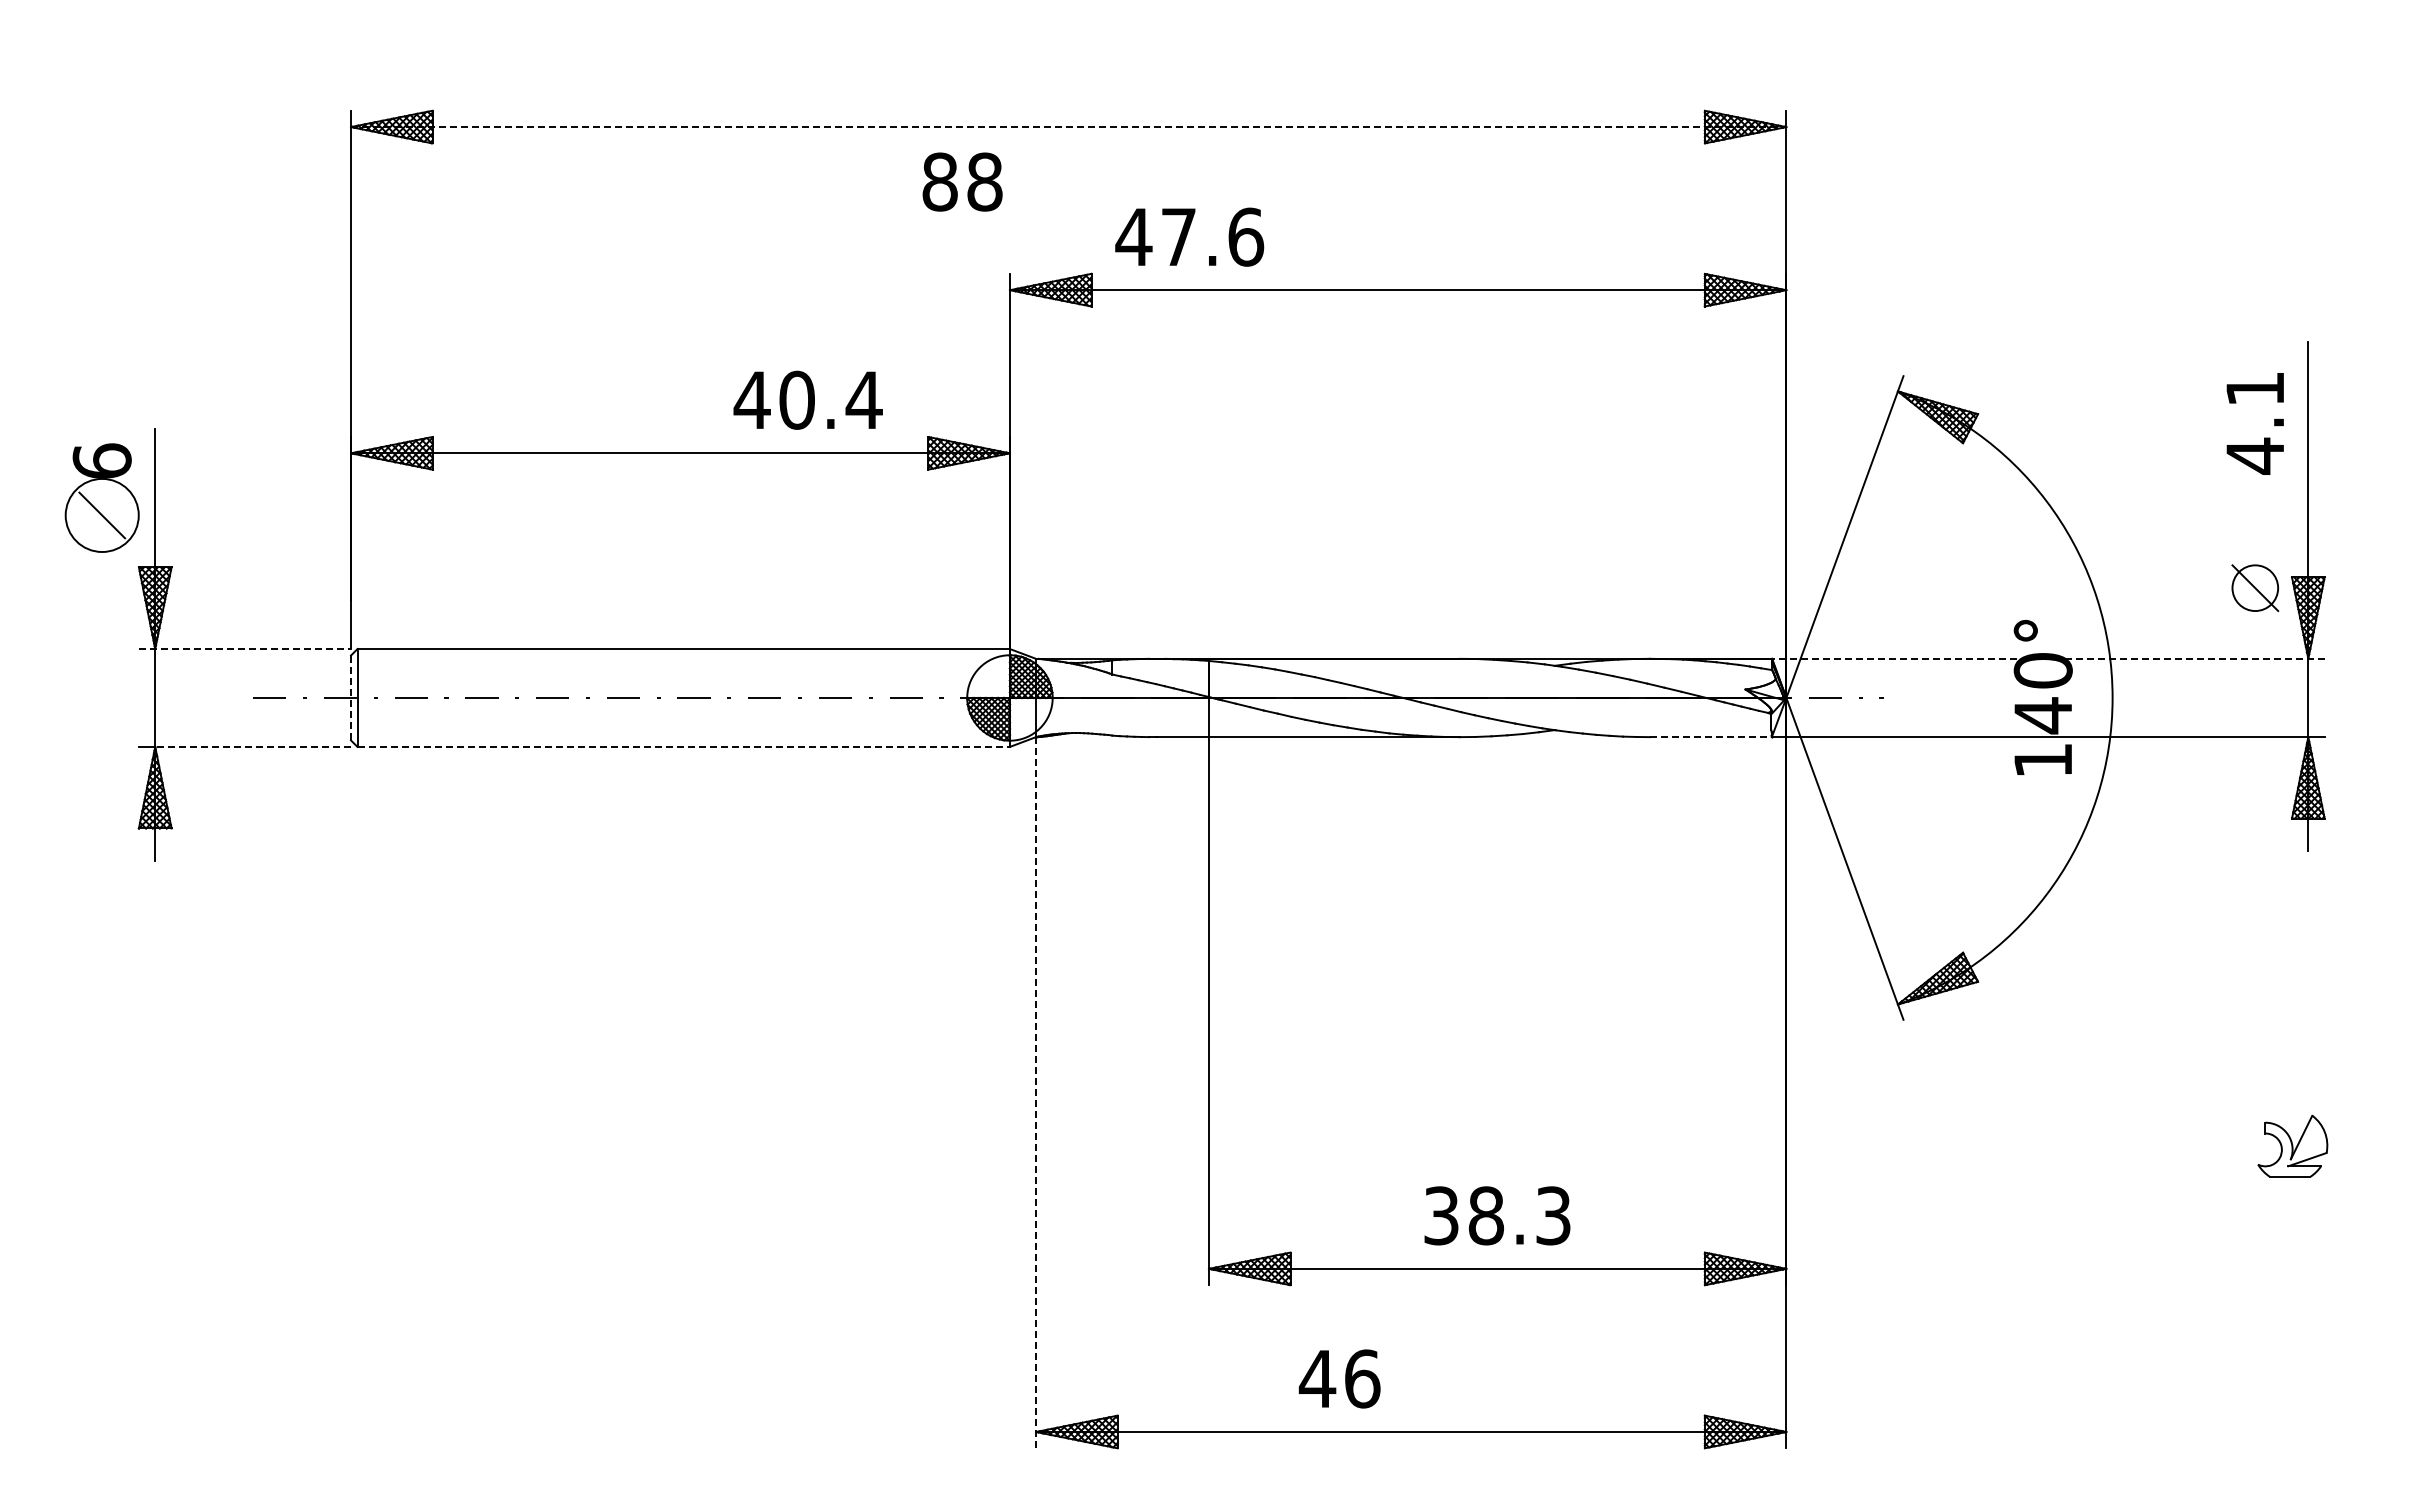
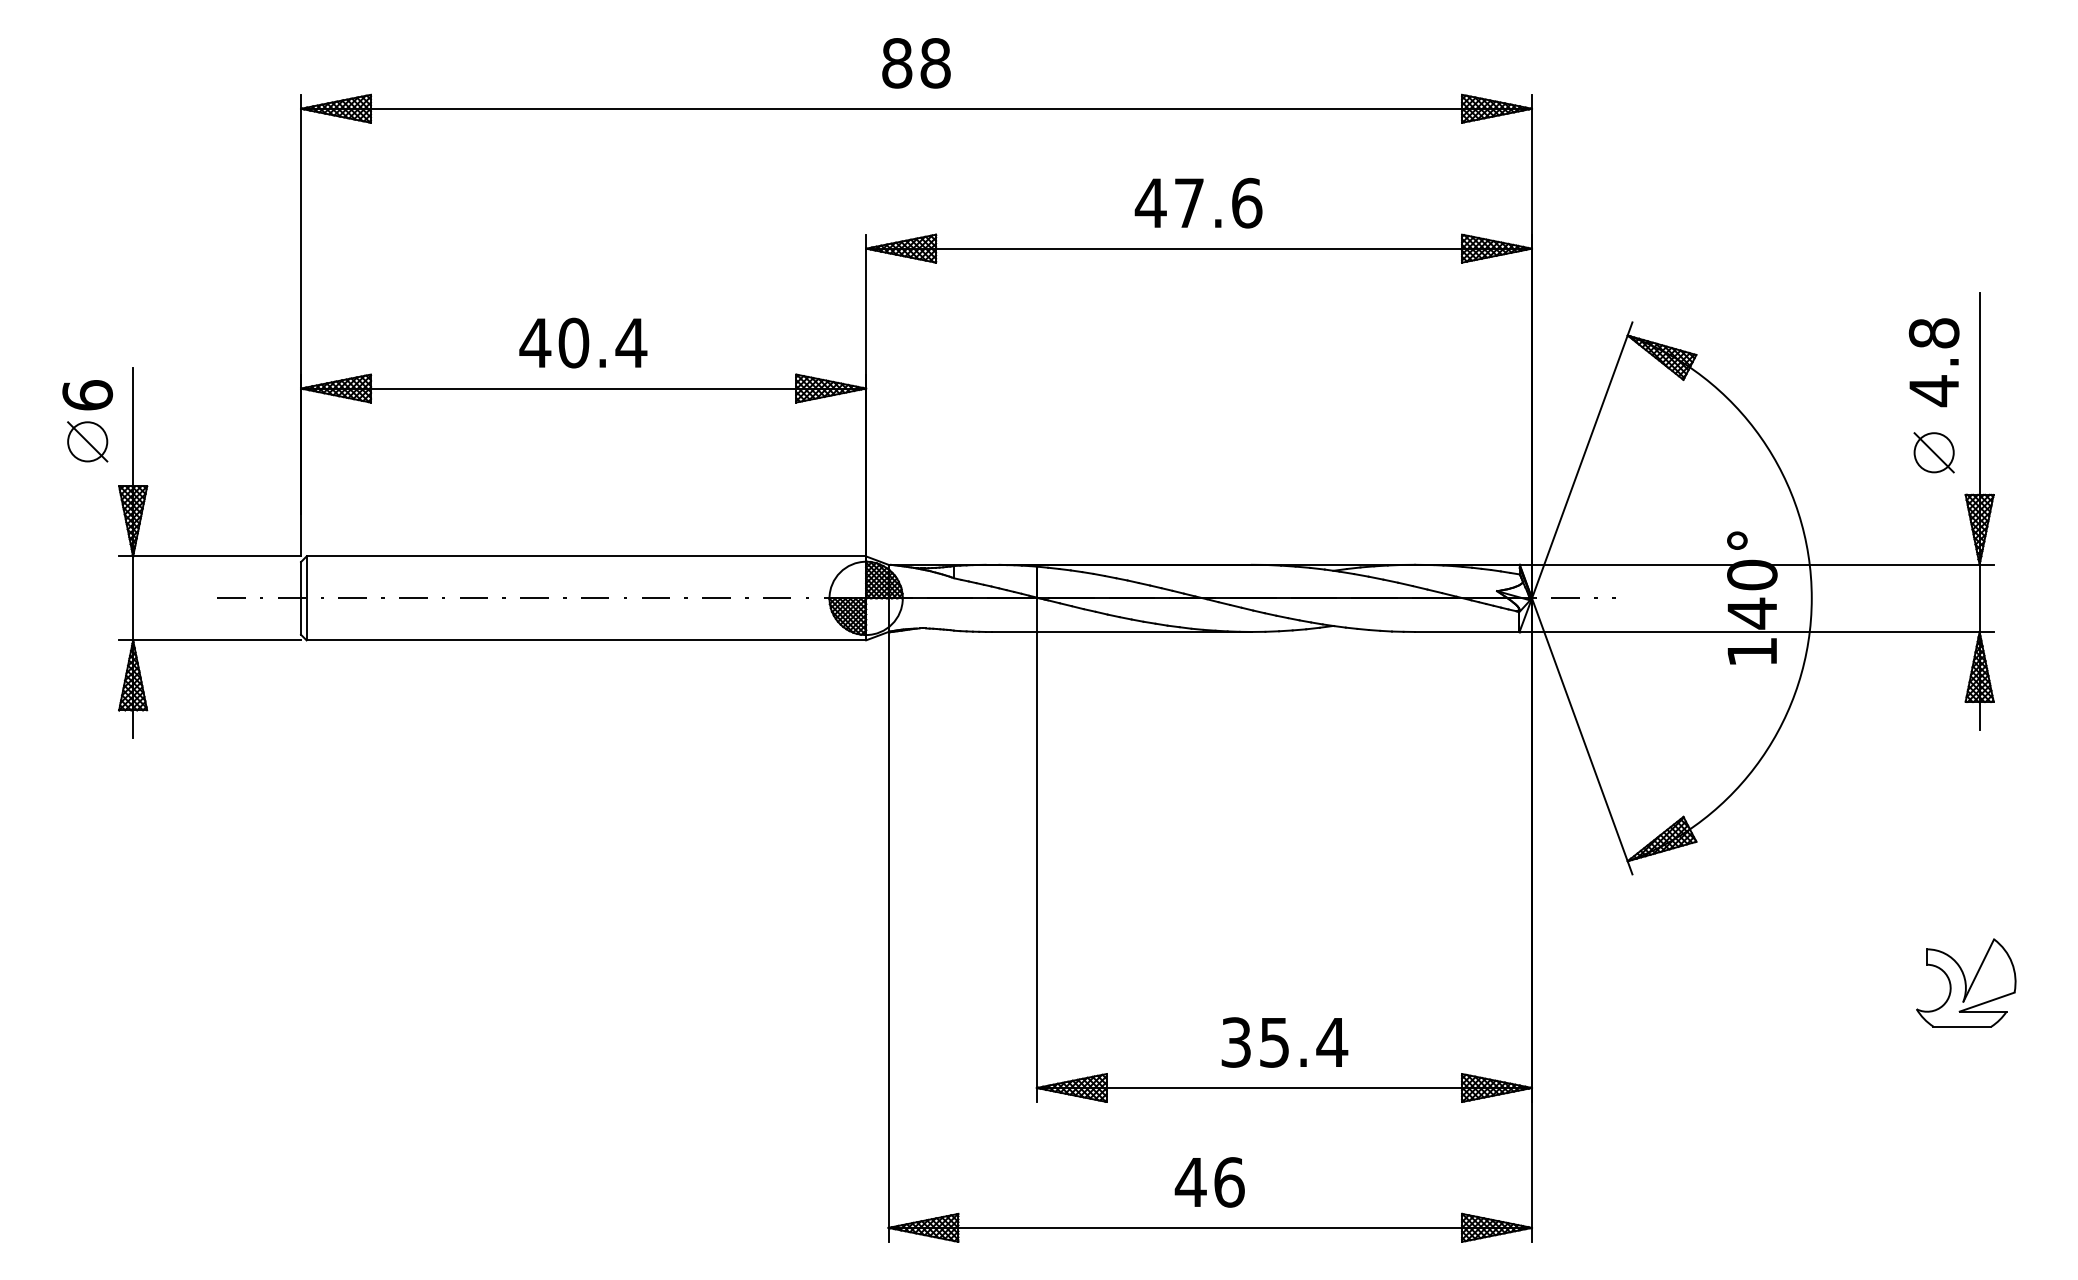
line: (1068, 127) -> (916, 109), dashed -> solid
text: (962, 181) -> (916, 62), moved
text: (1189, 236) -> (1198, 202), moved
text: (2254, 388) -> (1933, 332), 4.1 -> 4.8
text: (807, 399) -> (582, 342), moved
circle: (102, 515) -> (87, 441), size x0.62
part: (2255, 588) -> (1934, 453), moved
line: (245, 649) -> (210, 556), dashed -> solid
line: (2047, 658) -> (1755, 564), dashed -> solid
line: (350, 698) -> (300, 598), dashed -> solid
line: (1710, 737) -> (1466, 632), dashed -> solid
line: (253, 746) -> (217, 640), dashed -> solid
line: (684, 746) -> (587, 640), dashed -> solid
line: (1036, 1092) -> (888, 936), dashed -> solid
part: (2292, 1145) -> (1966, 982), size x1.67
text: (1520, 1215) -> (1303, 1042), 38.3 -> 35.4
text: (1339, 1378) -> (1209, 1182), moved

